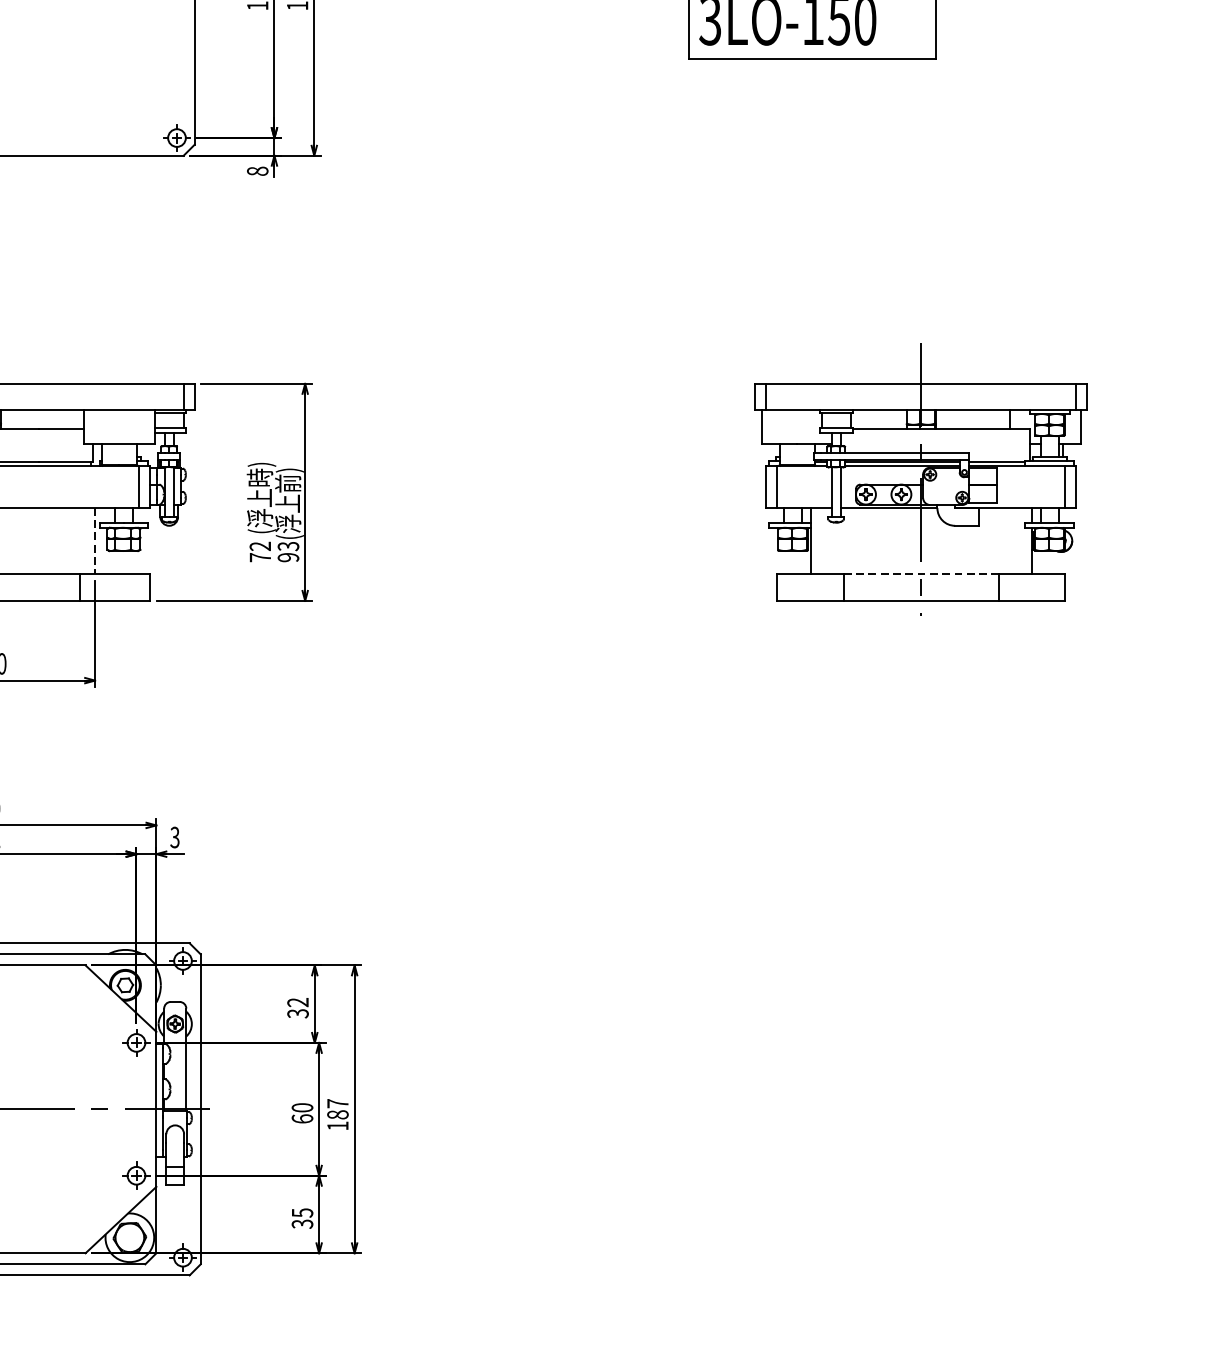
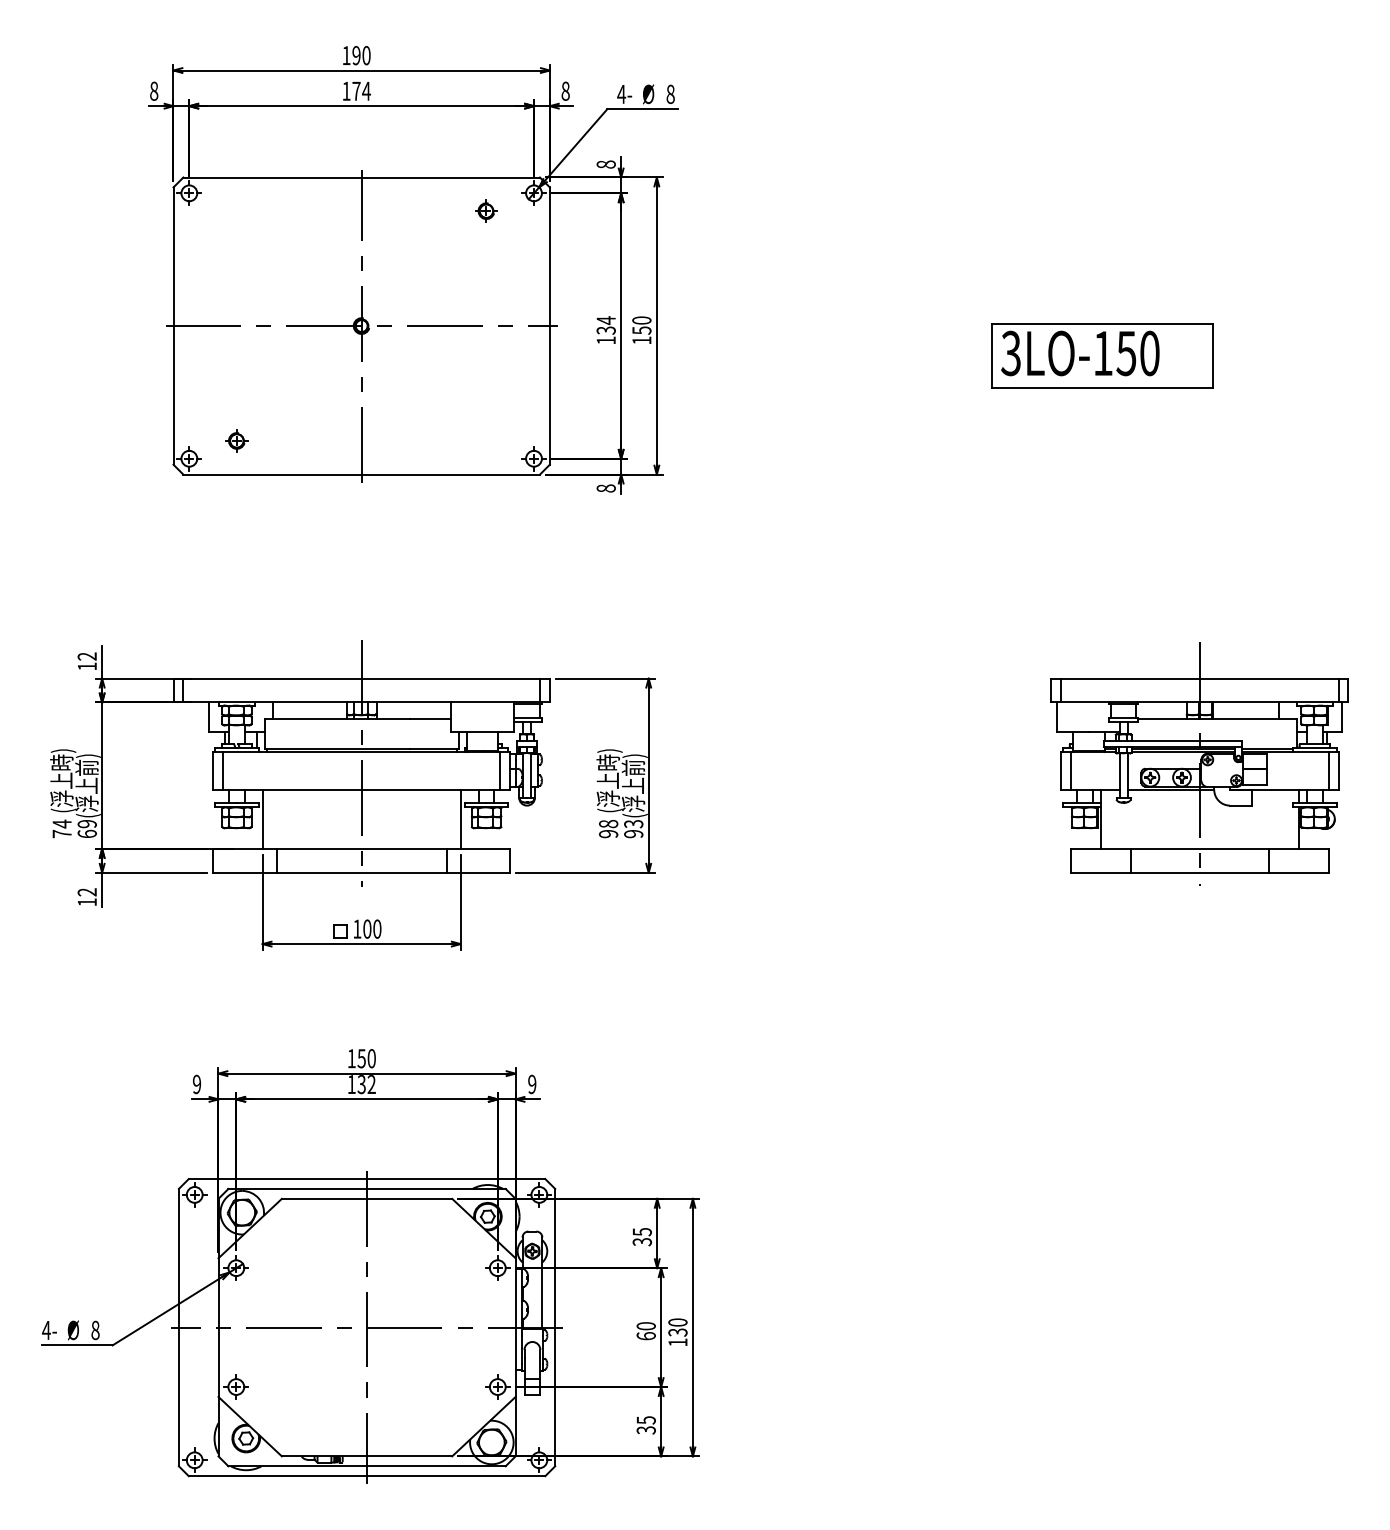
line: (94, 541) -> (460, 819), dashed -> solid
text: (260, 551) -> (608, 828), 72 -> 98
line: (922, 574) -> (1200, 849), dashed -> solid
text: (175, 837) -> (532, 1084), 3 -> 9
text: (297, 1003) -> (641, 1232), 32 -> 35
text: (337, 1109) -> (677, 1327), 187 -> 130

